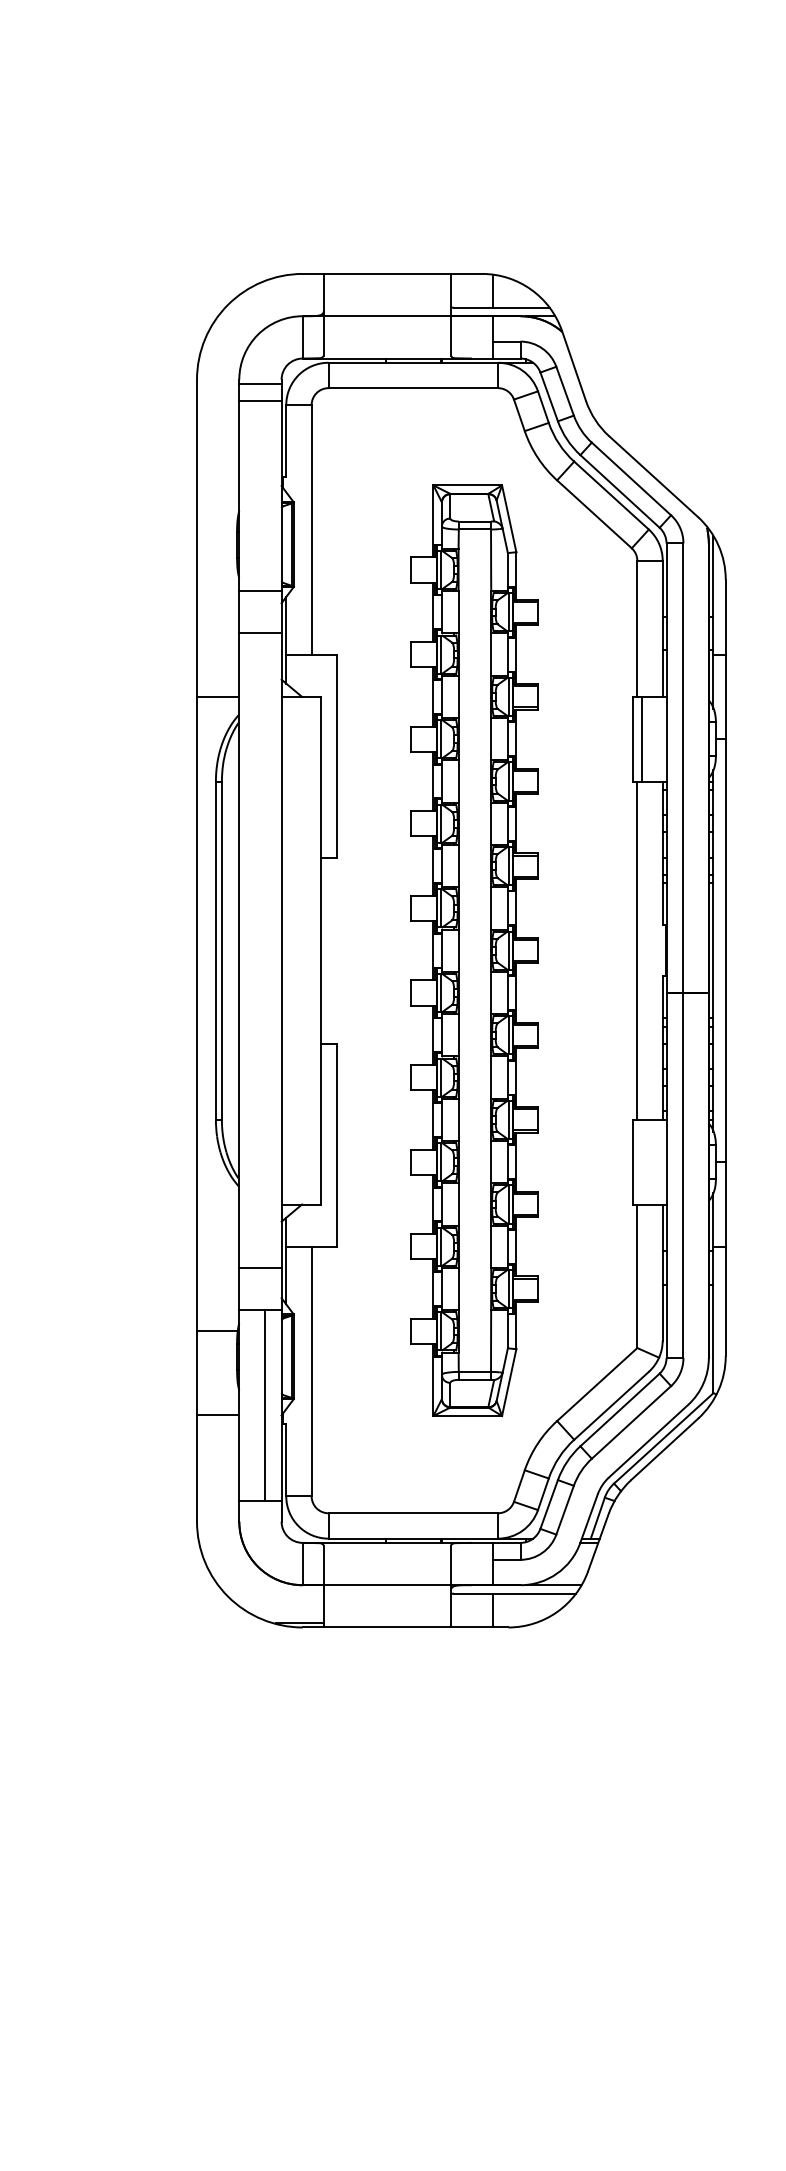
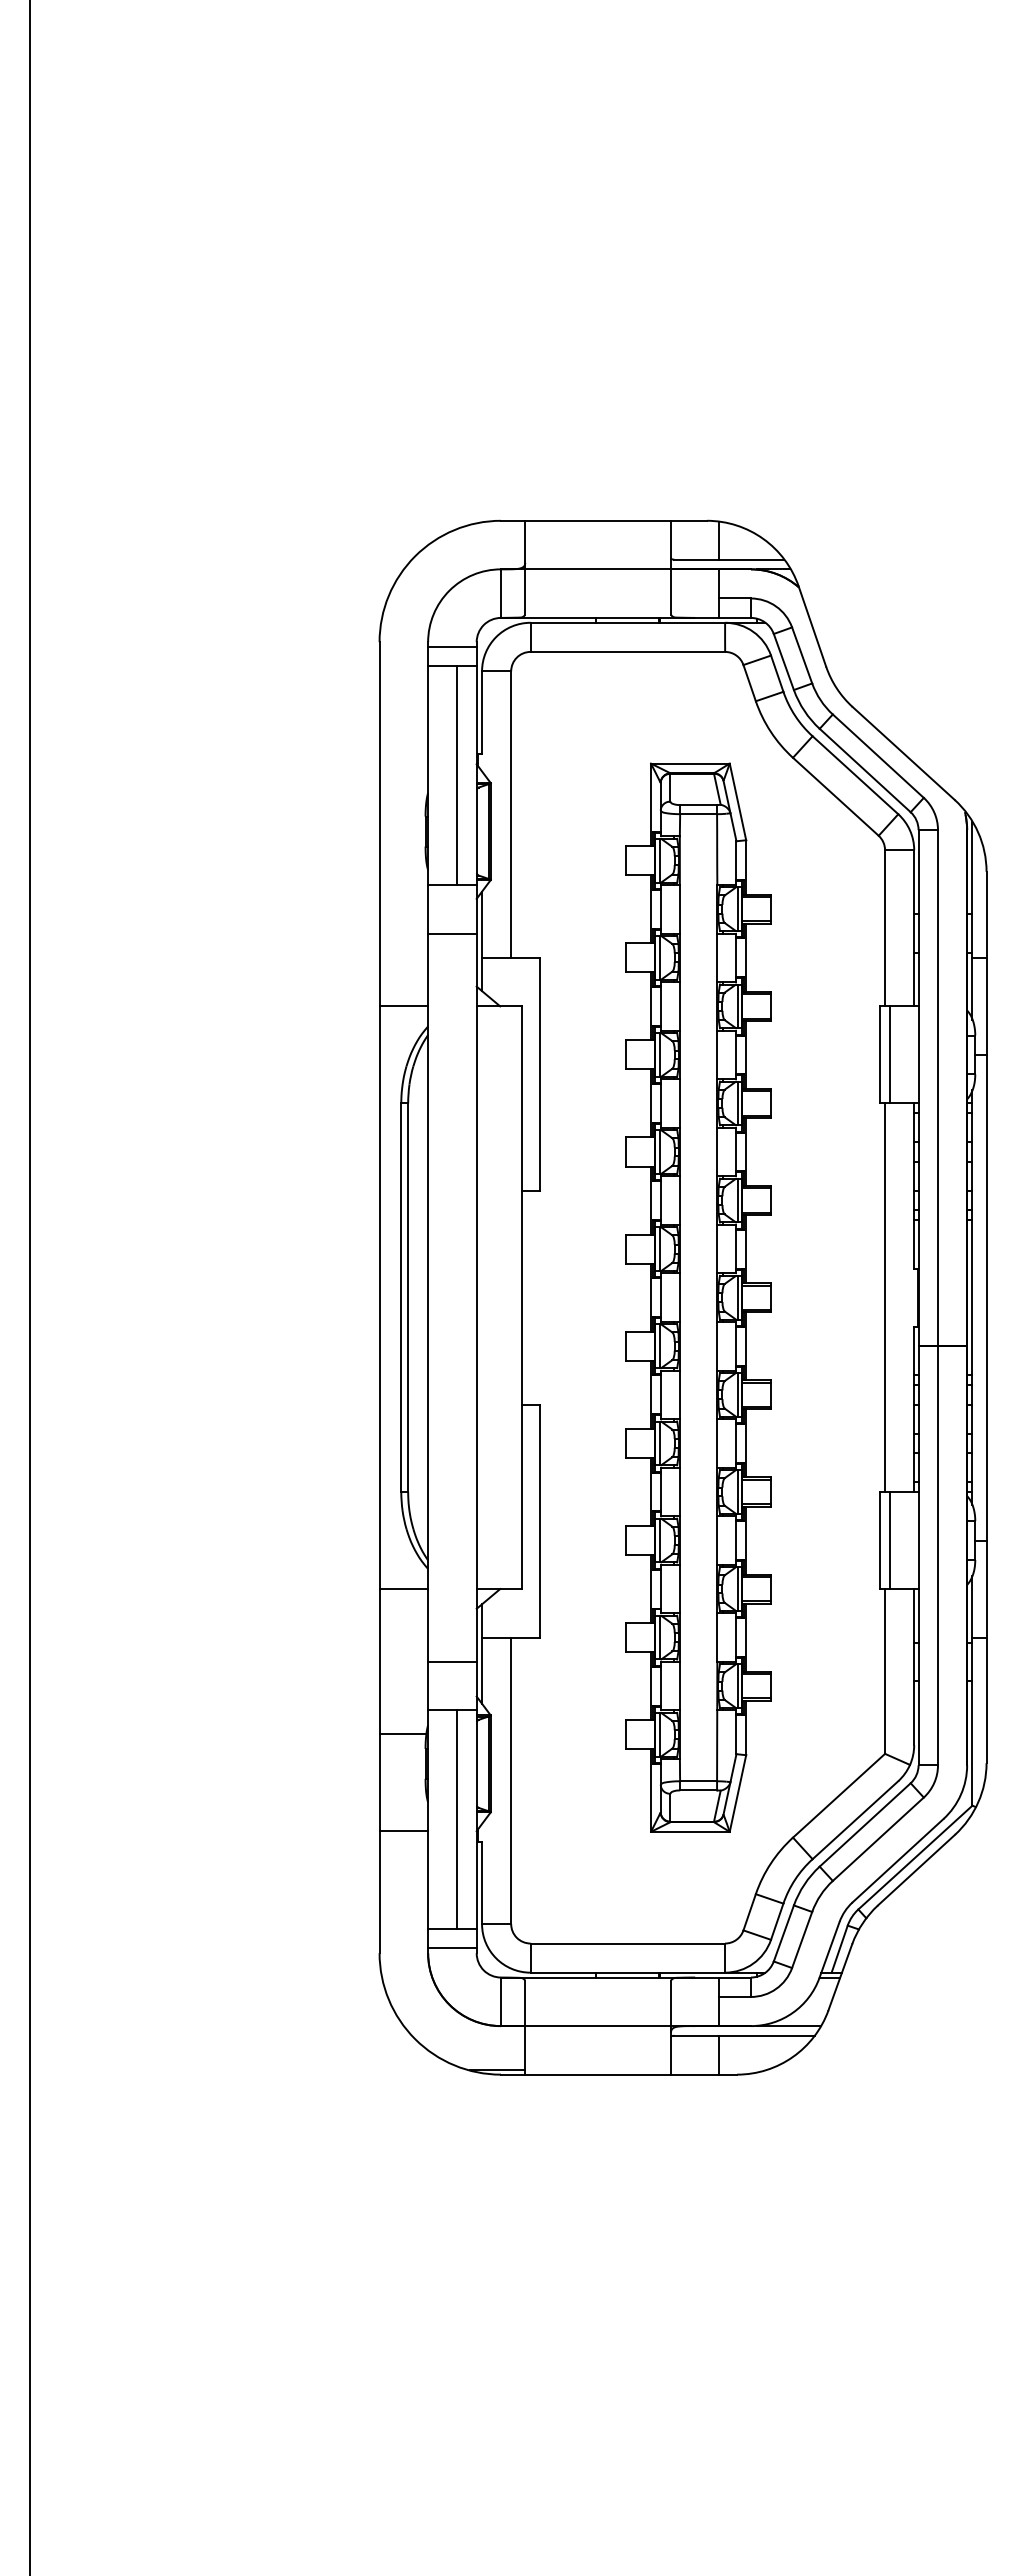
line: (264, 495) -> (457, 775), added
line: (642, 1162) -> (890, 1540), added
line: (217, 1204) -> (403, 1589), added
line: (260, 1517) -> (452, 1948), added

